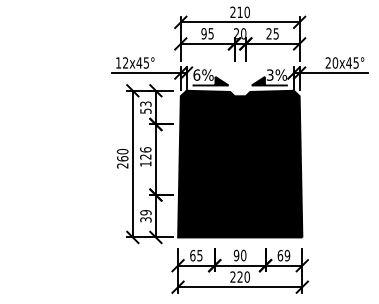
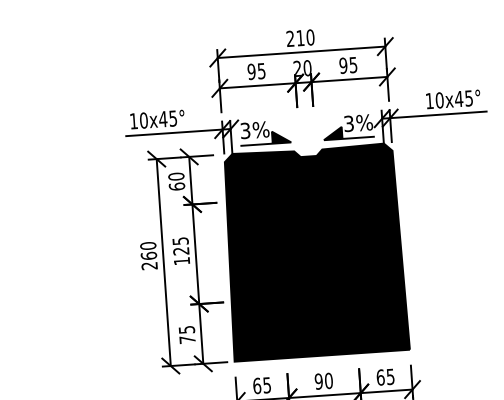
text: (268, 33) -> (342, 65), 25 -> 95
text: (125, 62) -> (143, 119), 12x45° -> 10x45°
text: (327, 62) -> (428, 100), 20x45° -> 10x45°
text: (196, 74) -> (244, 130), 6% -> 3%
text: (145, 107) -> (176, 181), 53 -> 60
text: (145, 149) -> (180, 240), 126 -> 125
text: (145, 216) -> (186, 335), 39 -> 75
text: (287, 255) -> (390, 376), 69 -> 65

